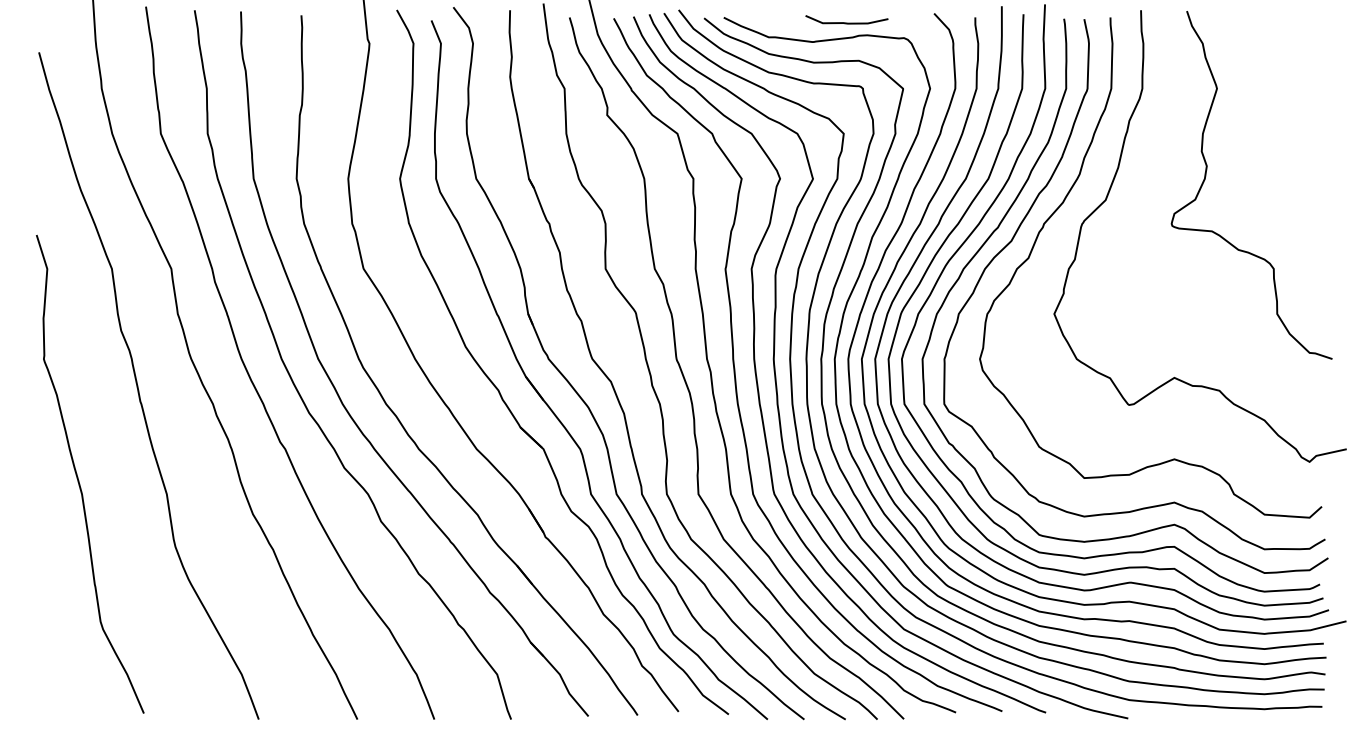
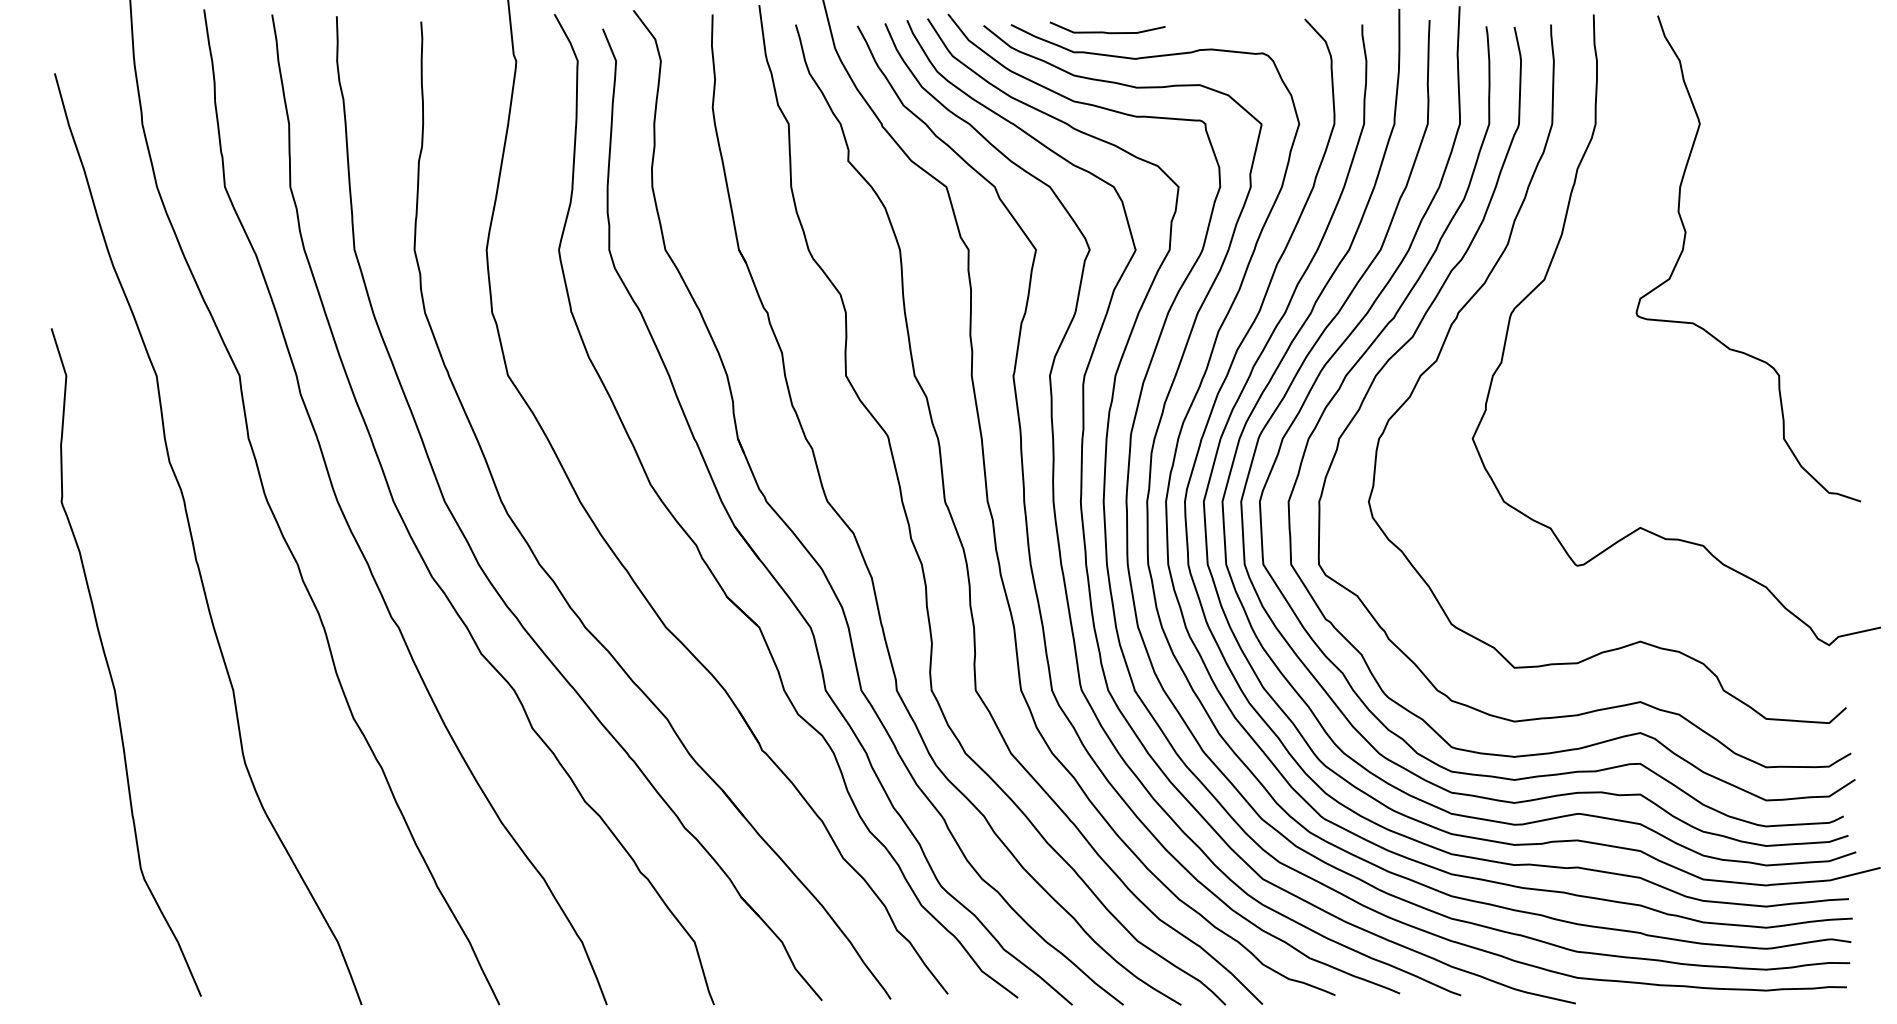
curve: (846, 22) -> (1107, 31), moved

